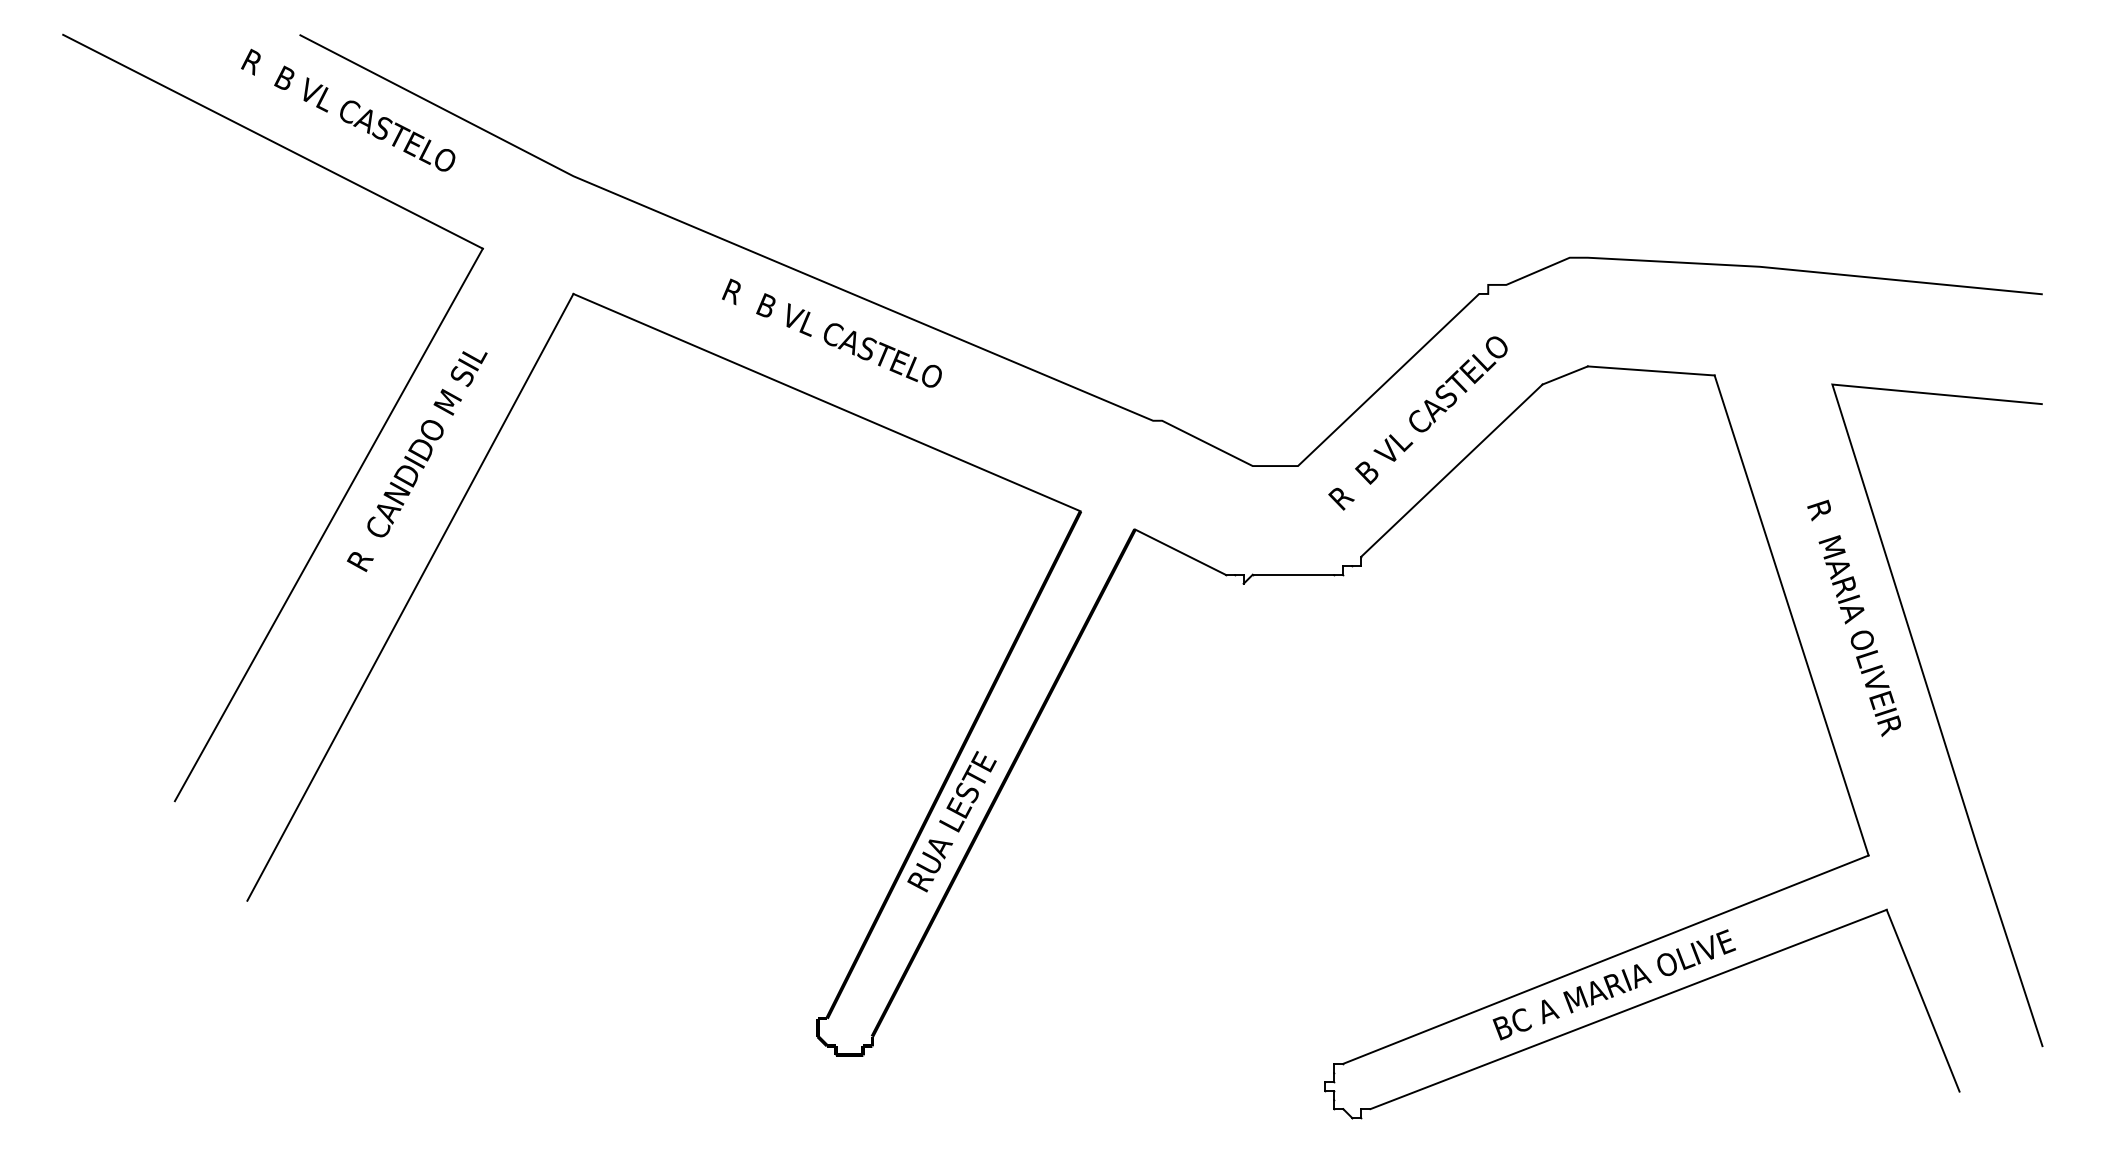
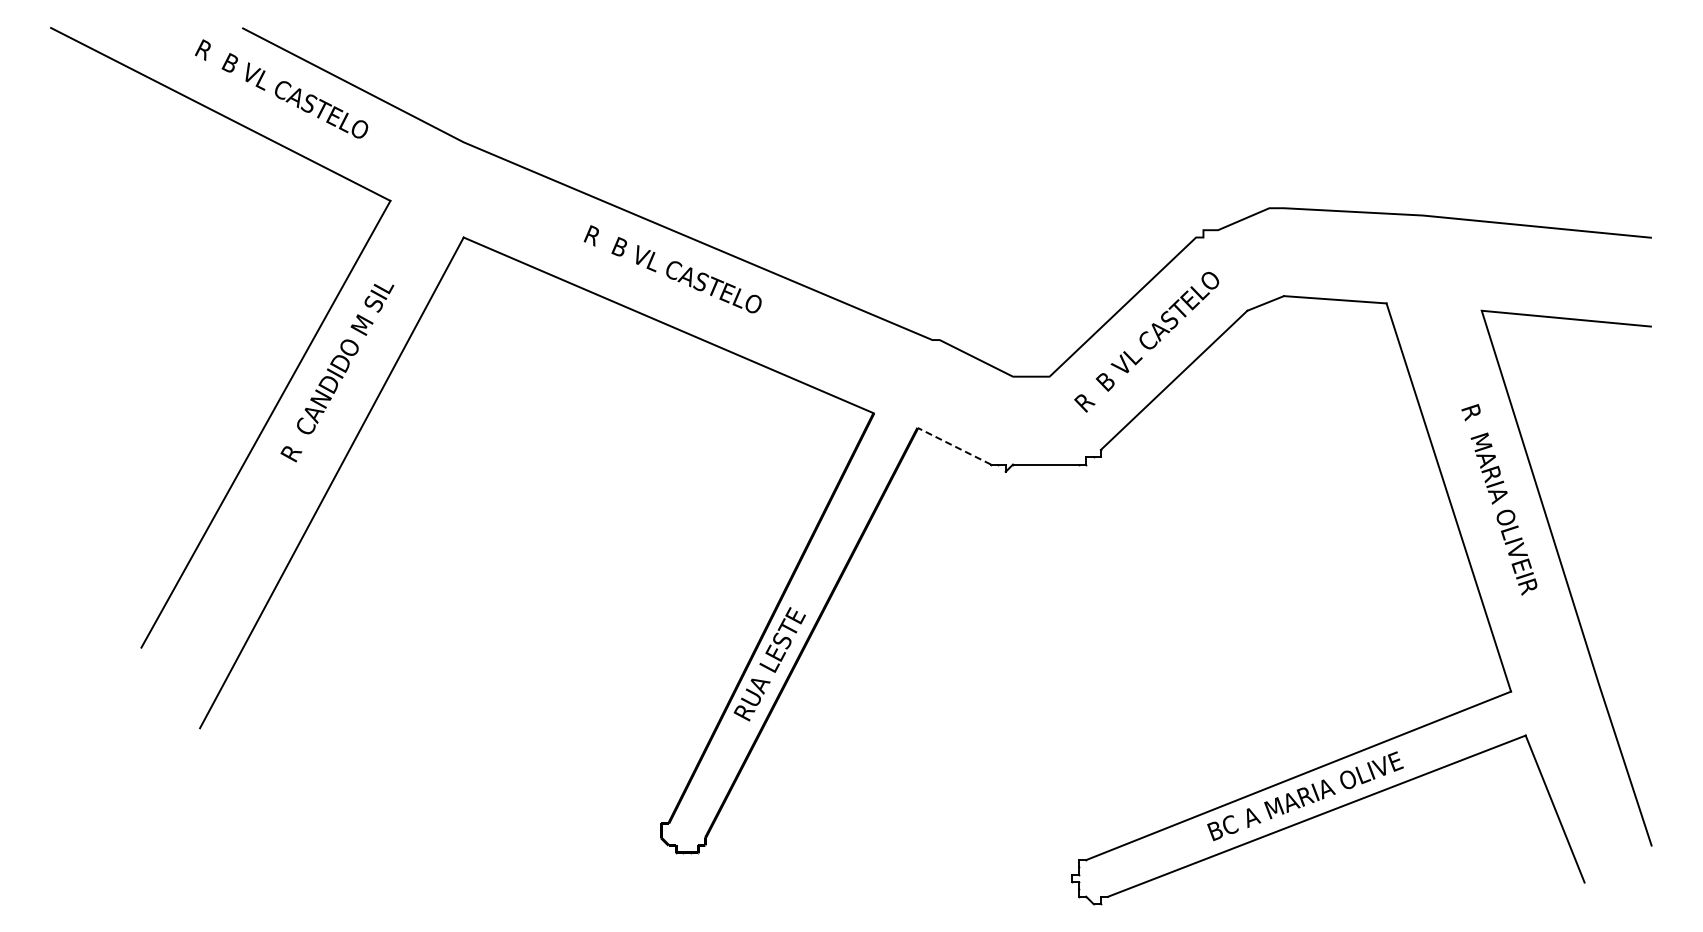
line: (1180, 552) -> (954, 446), solid -> dashed

